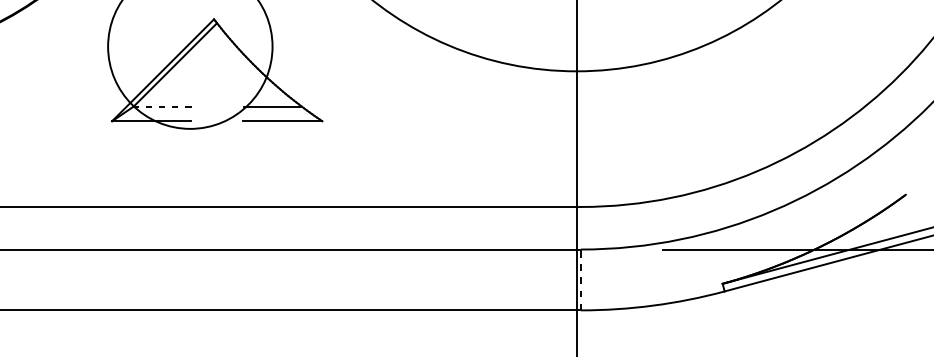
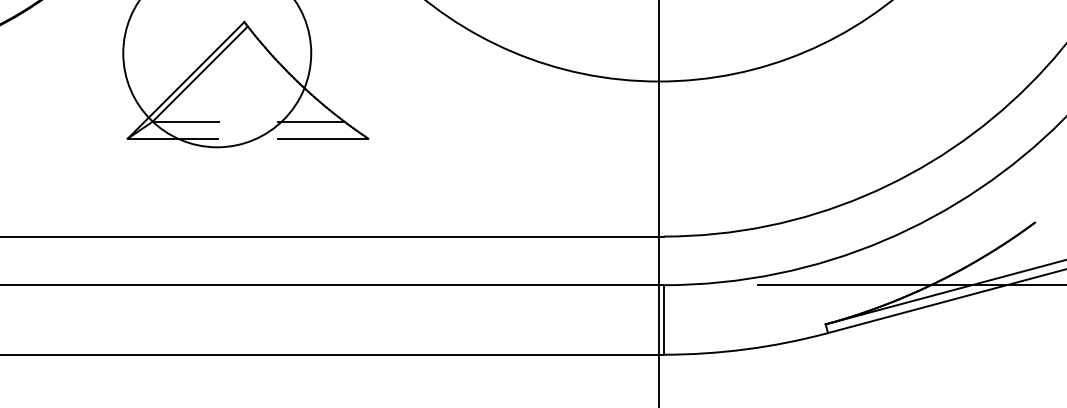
line: (162, 106) -> (185, 121), dashed -> solid
line: (580, 279) -> (663, 319), dashed -> solid

